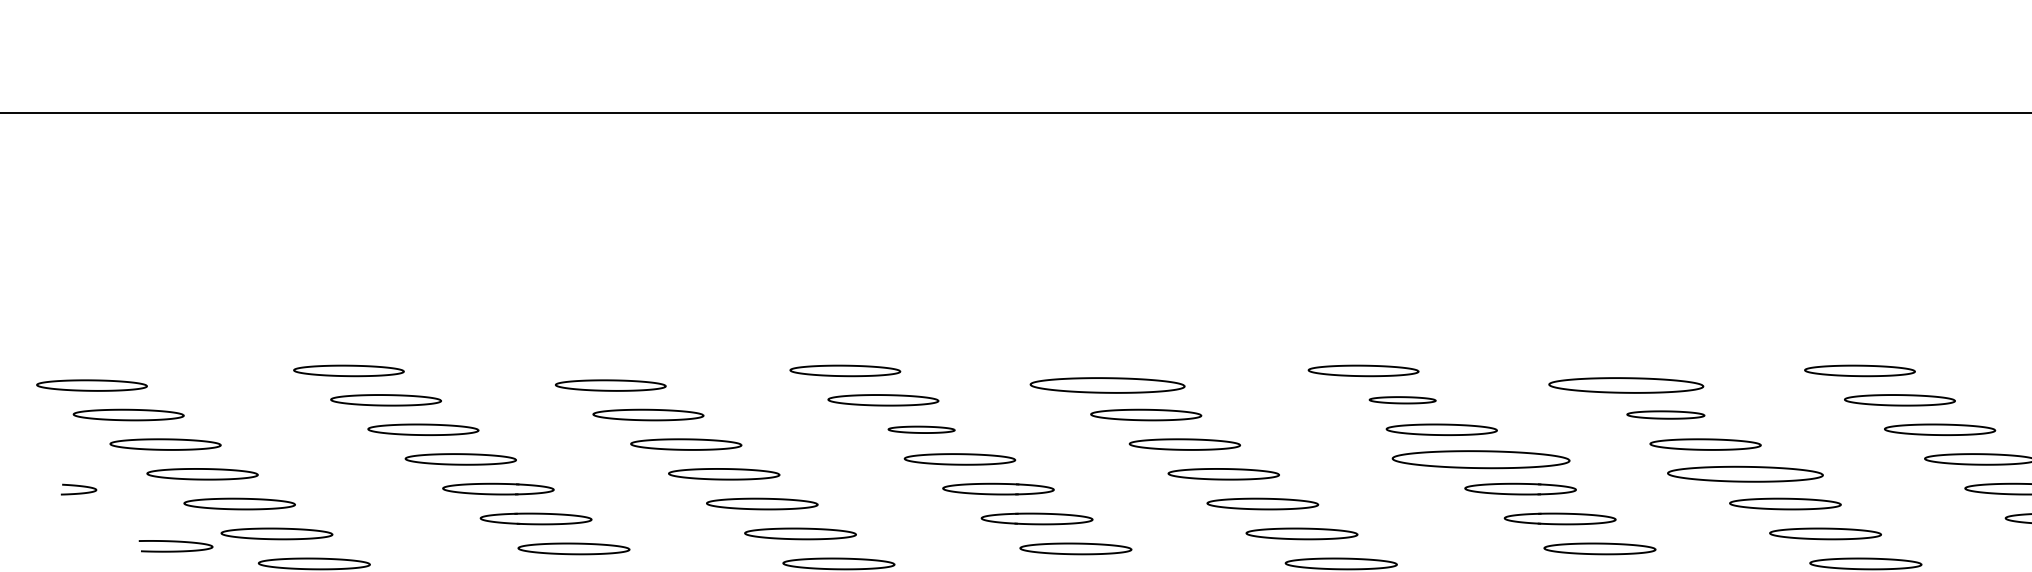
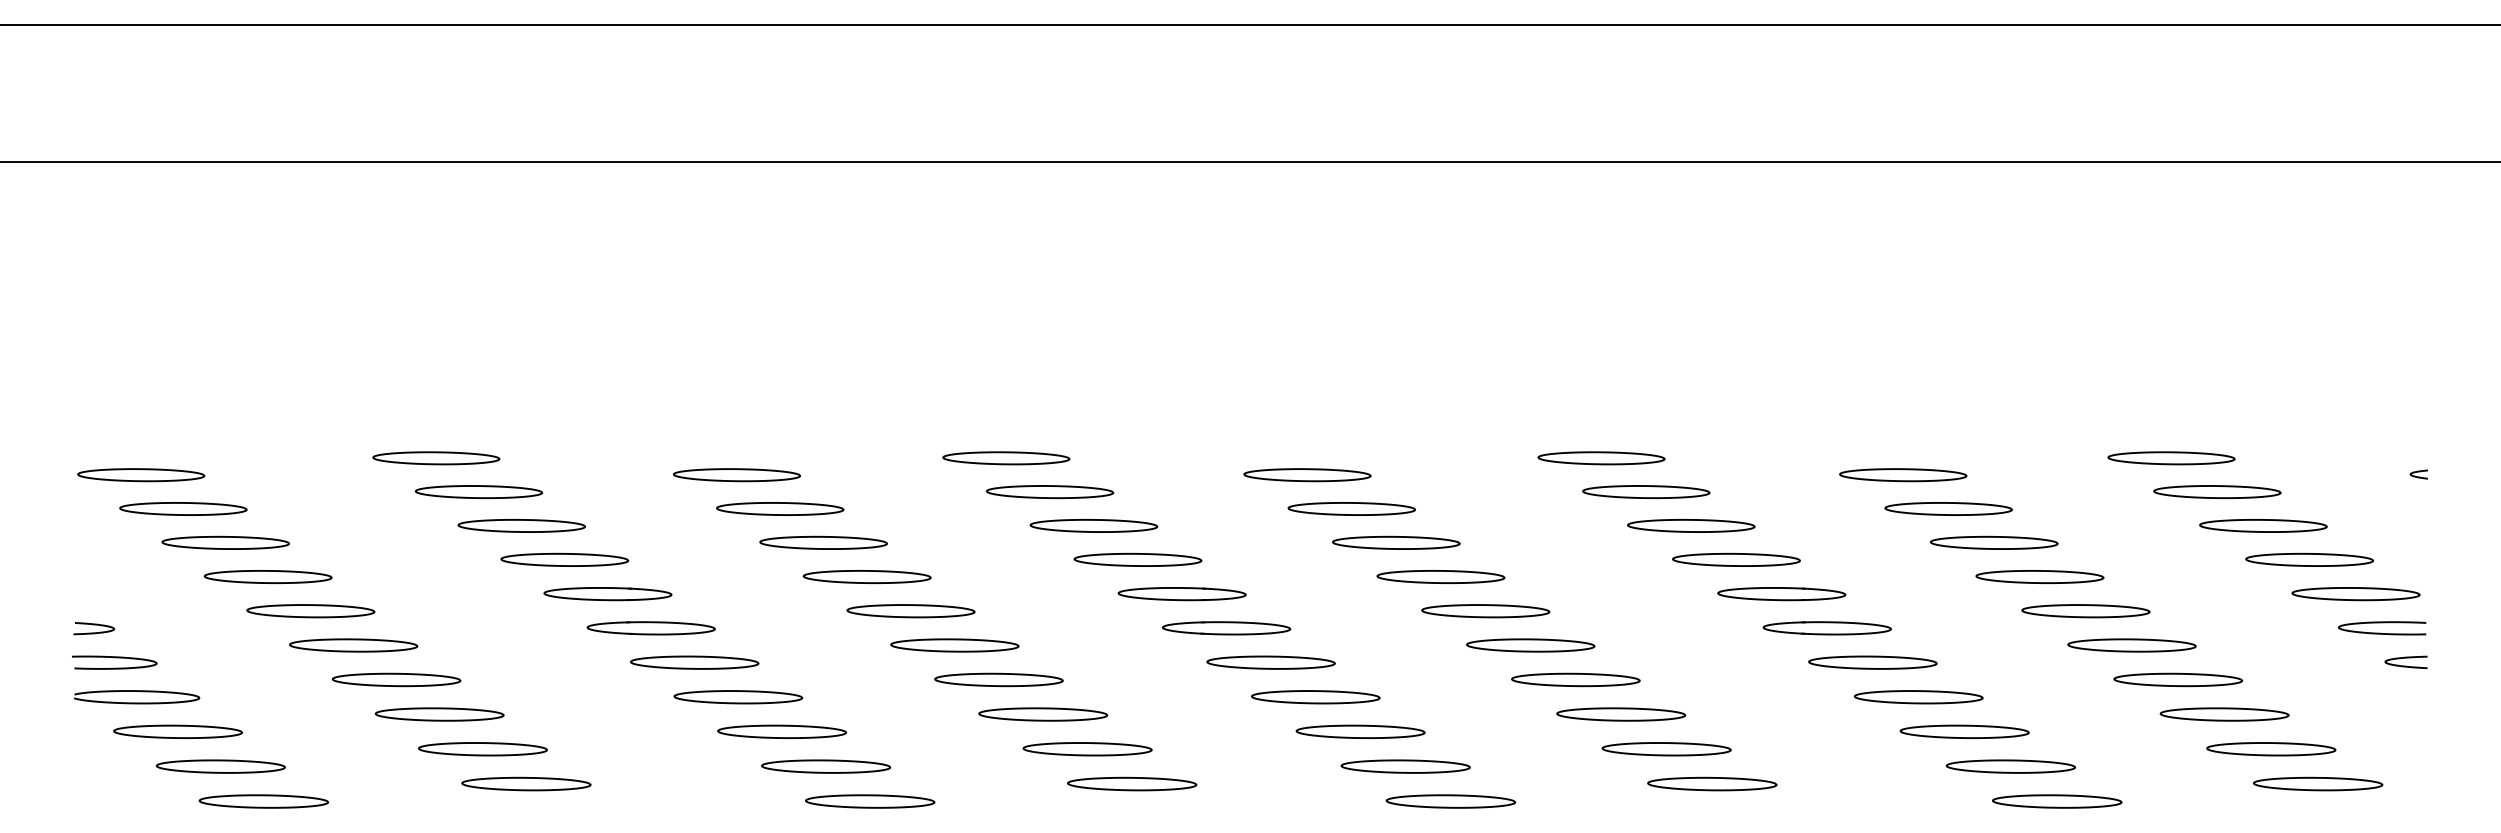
part: (1107, 385) -> (1307, 475), size x0.71
part: (1626, 385) -> (1903, 475), size x0.71
part: (1402, 399) -> (1646, 491), size x1.67
part: (1665, 414) -> (1948, 508), size x1.43
part: (921, 429) -> (1093, 525), size x1.67
part: (1481, 459) -> (1736, 559), size x0.62
part: (1745, 473) -> (2039, 576), size x0.71
curve: (79, 486) -> (94, 625), moved
curve: (175, 542) -> (114, 658), moved

